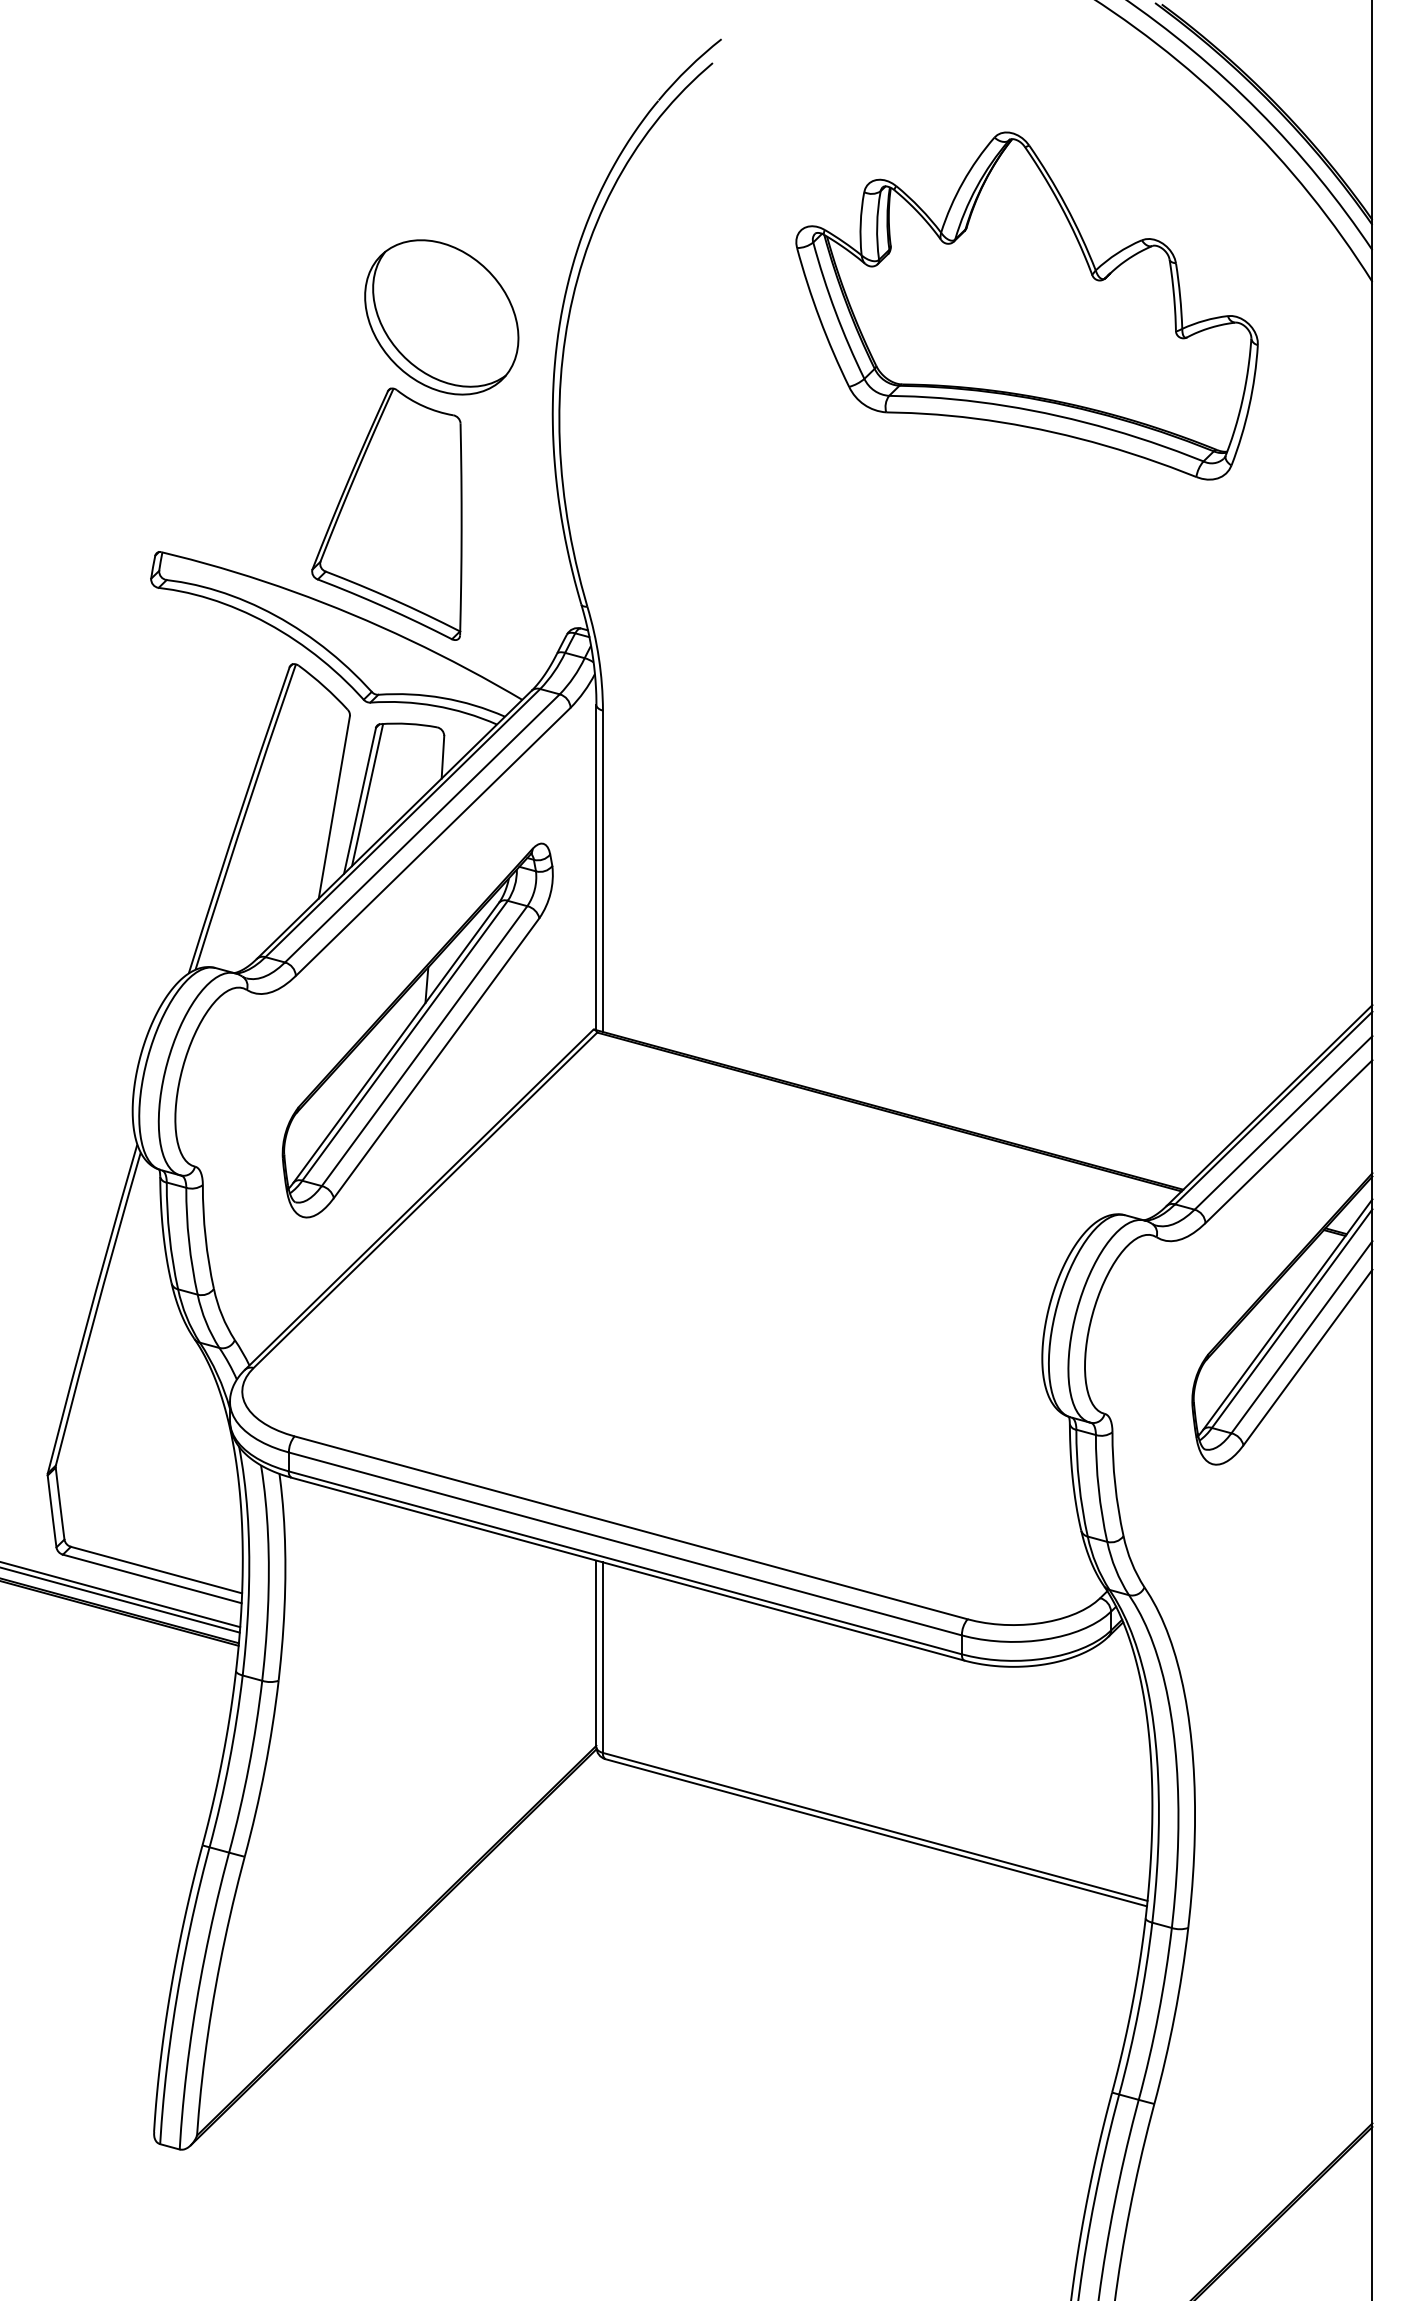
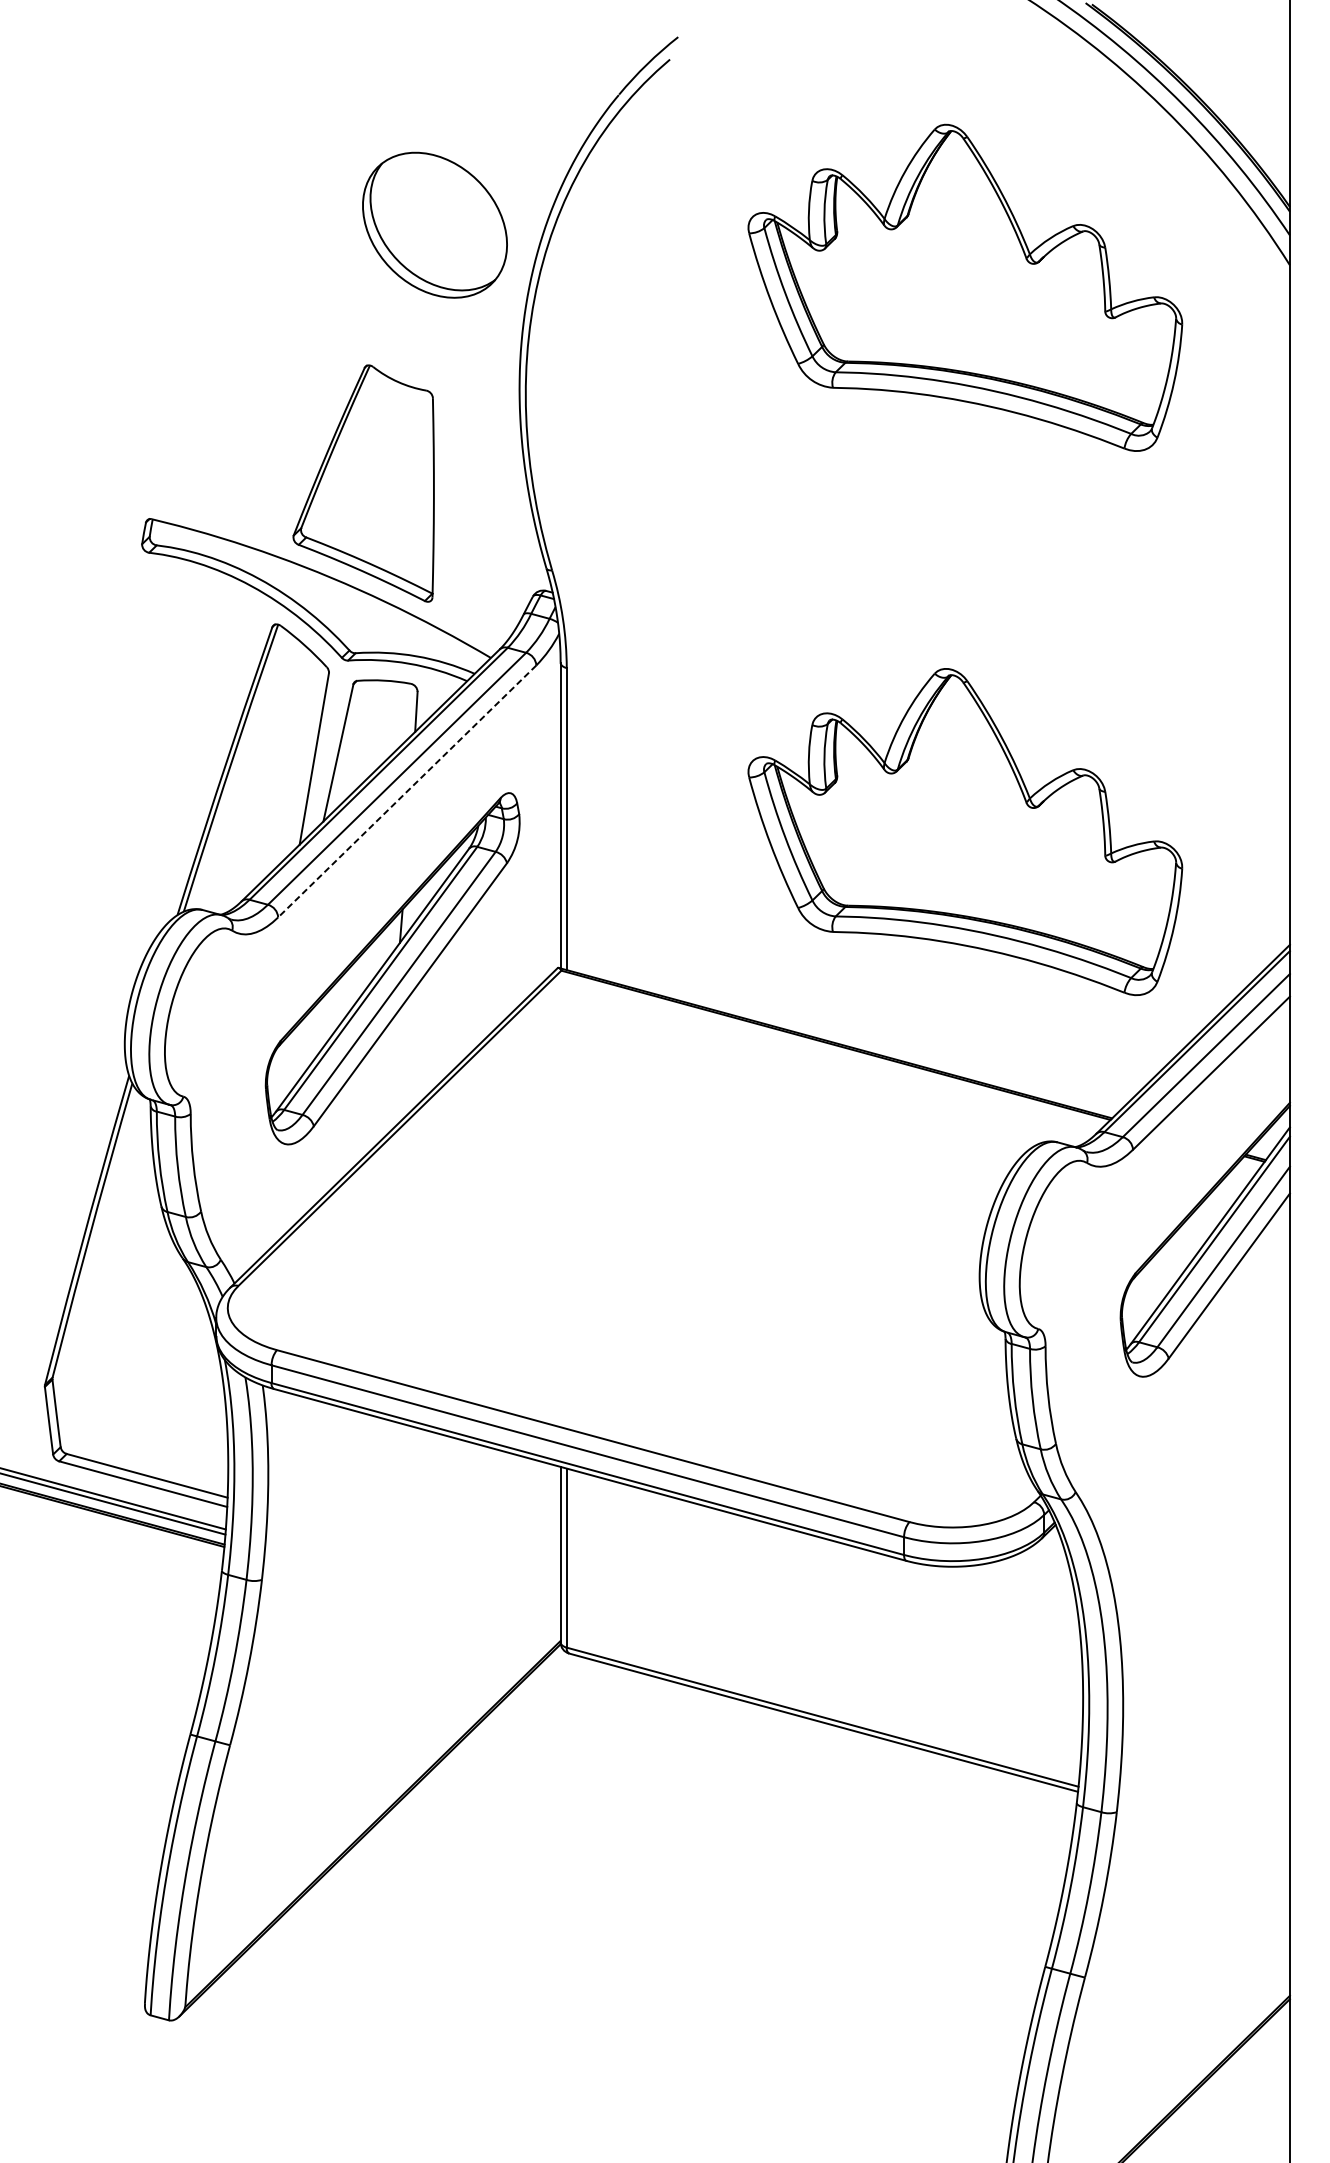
part: (441, 317) -> (434, 225), moved
line: (367, 795) -> (345, 747), removed
line: (433, 841) -> (407, 791), solid -> dashed
part: (1026, 884) -> (964, 831), added

